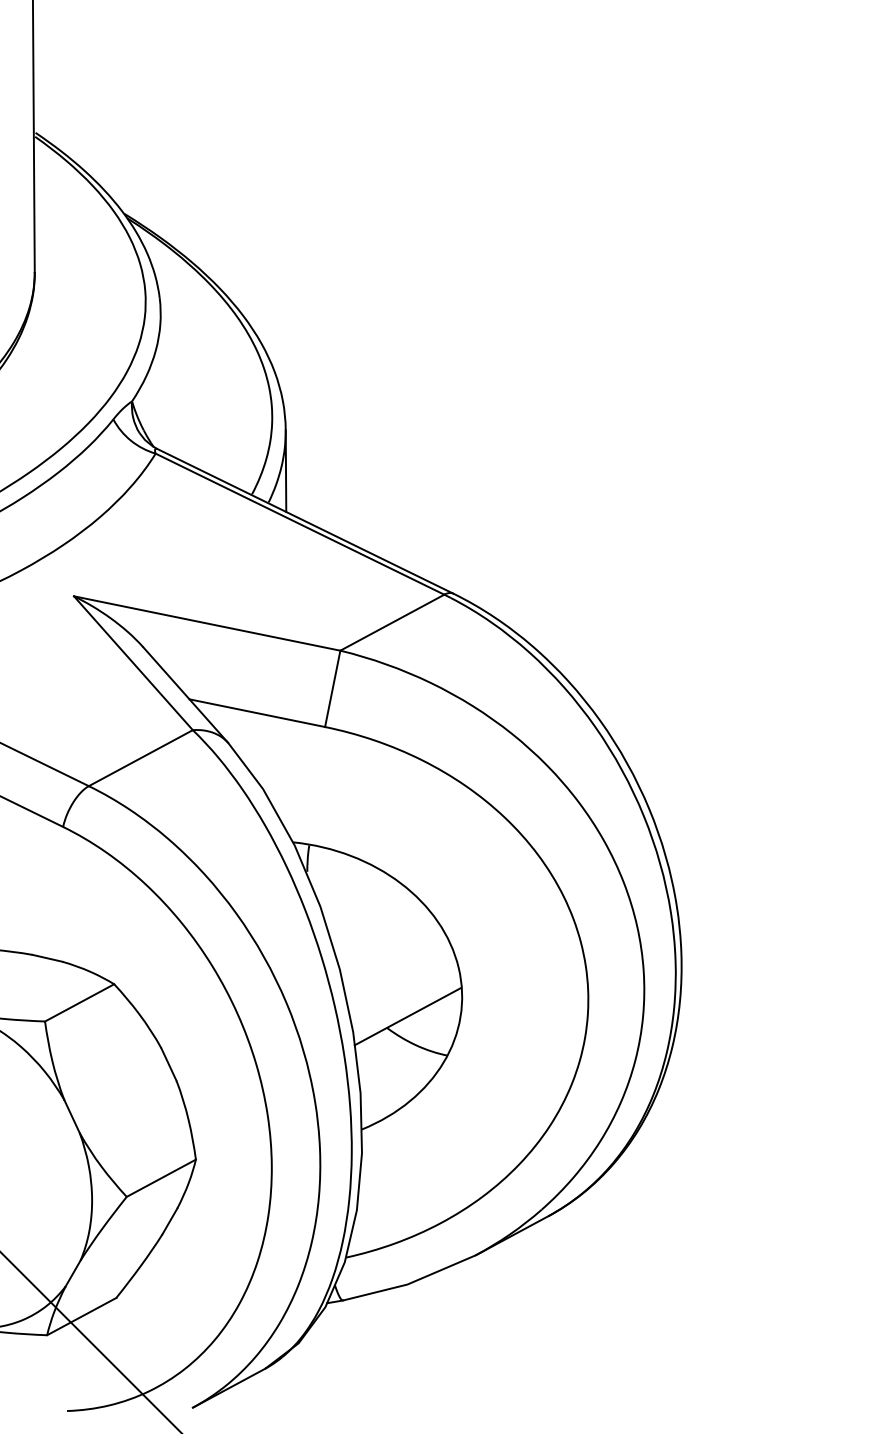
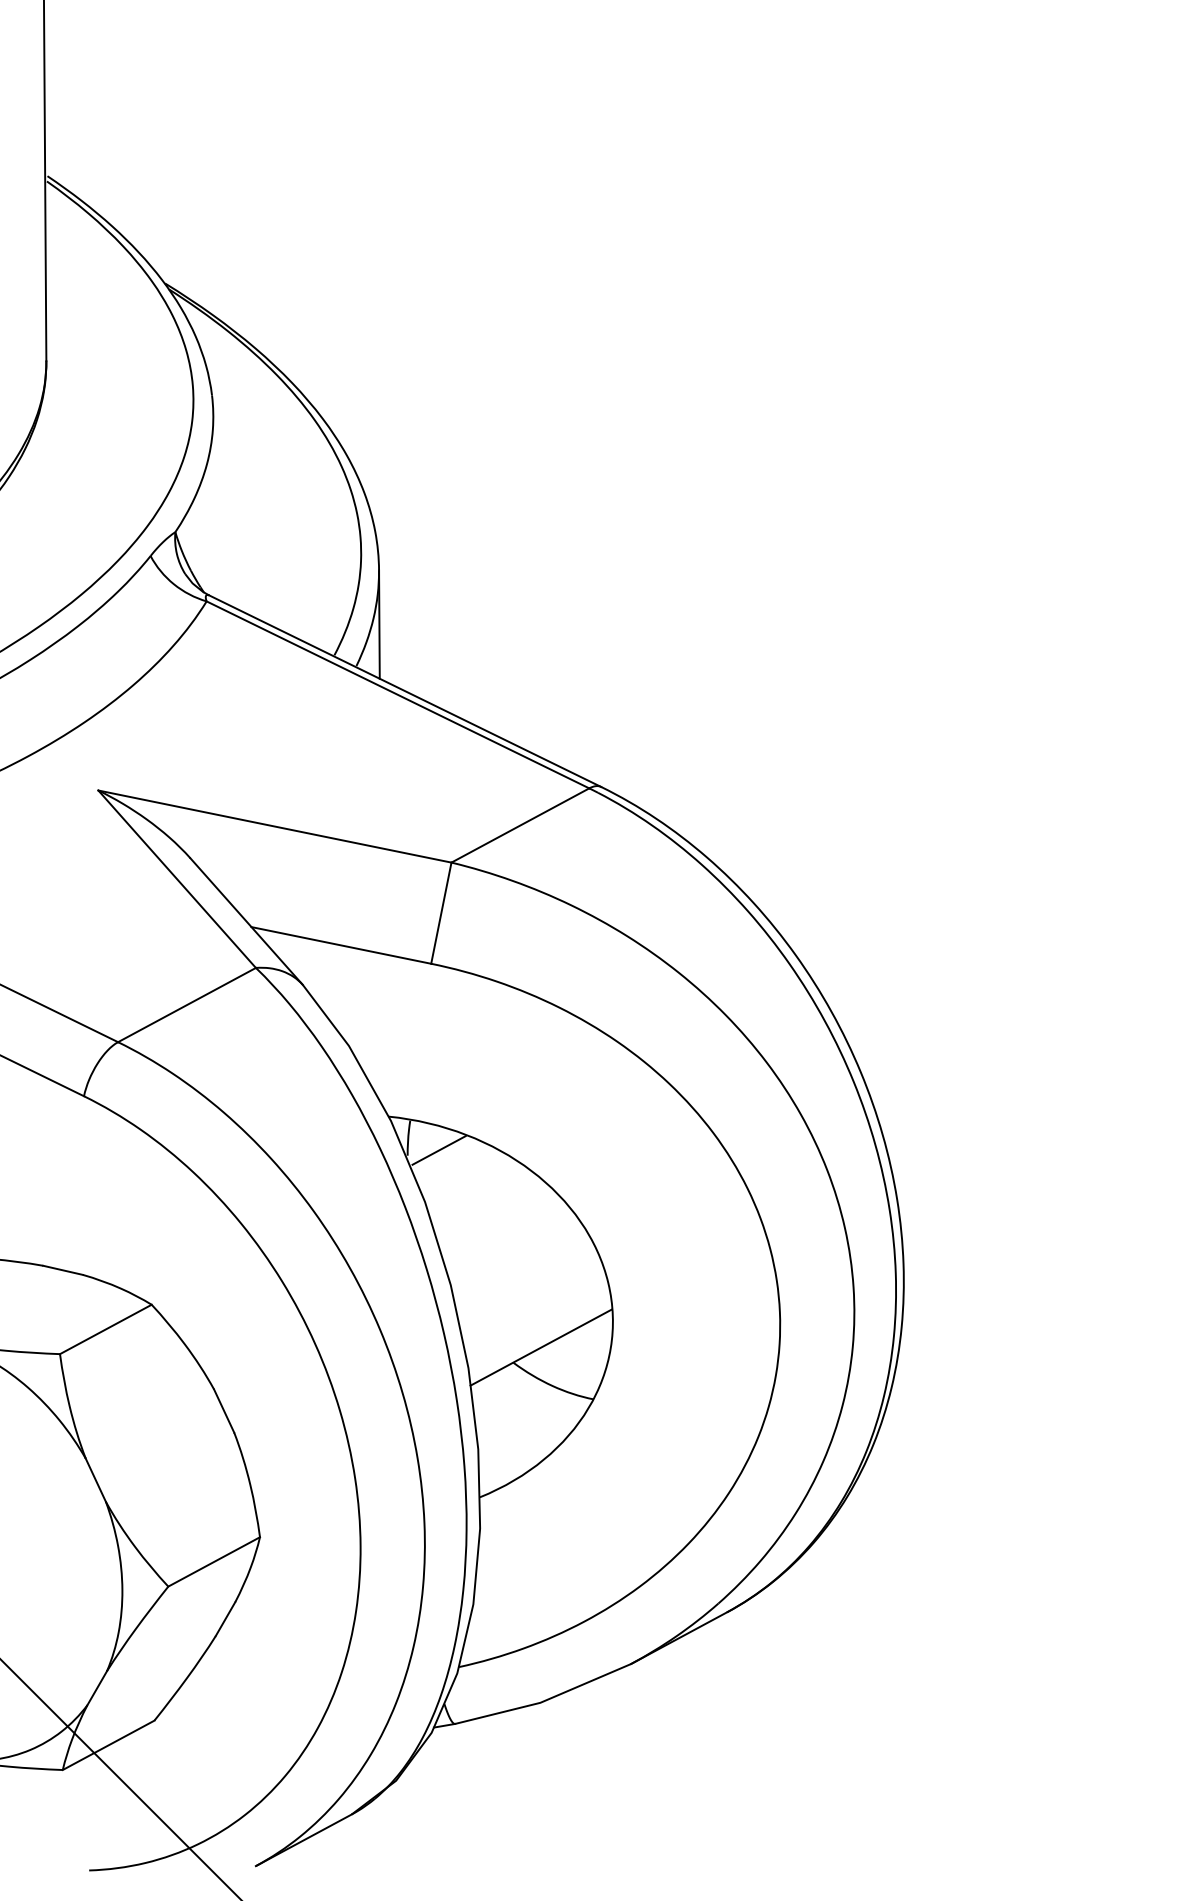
line: (330, 867) -> (438, 1150), added

